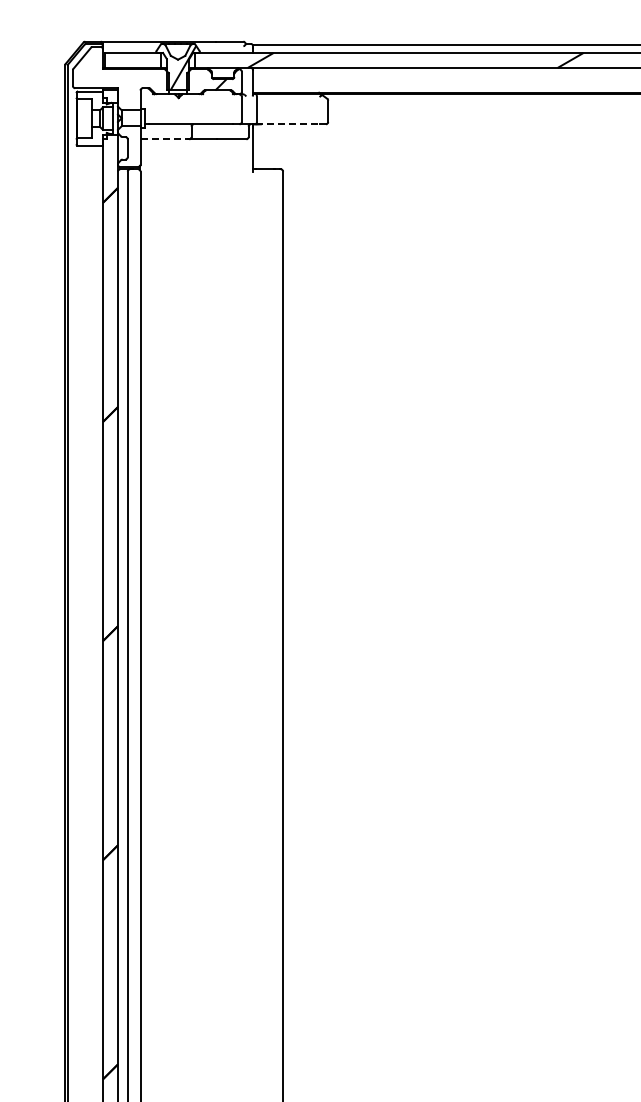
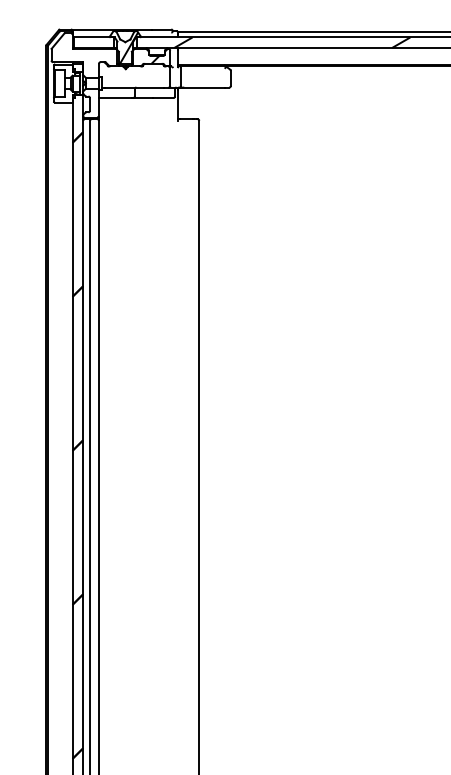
line: (288, 124) -> (203, 87), dashed -> solid
line: (164, 139) -> (115, 98), dashed -> solid

